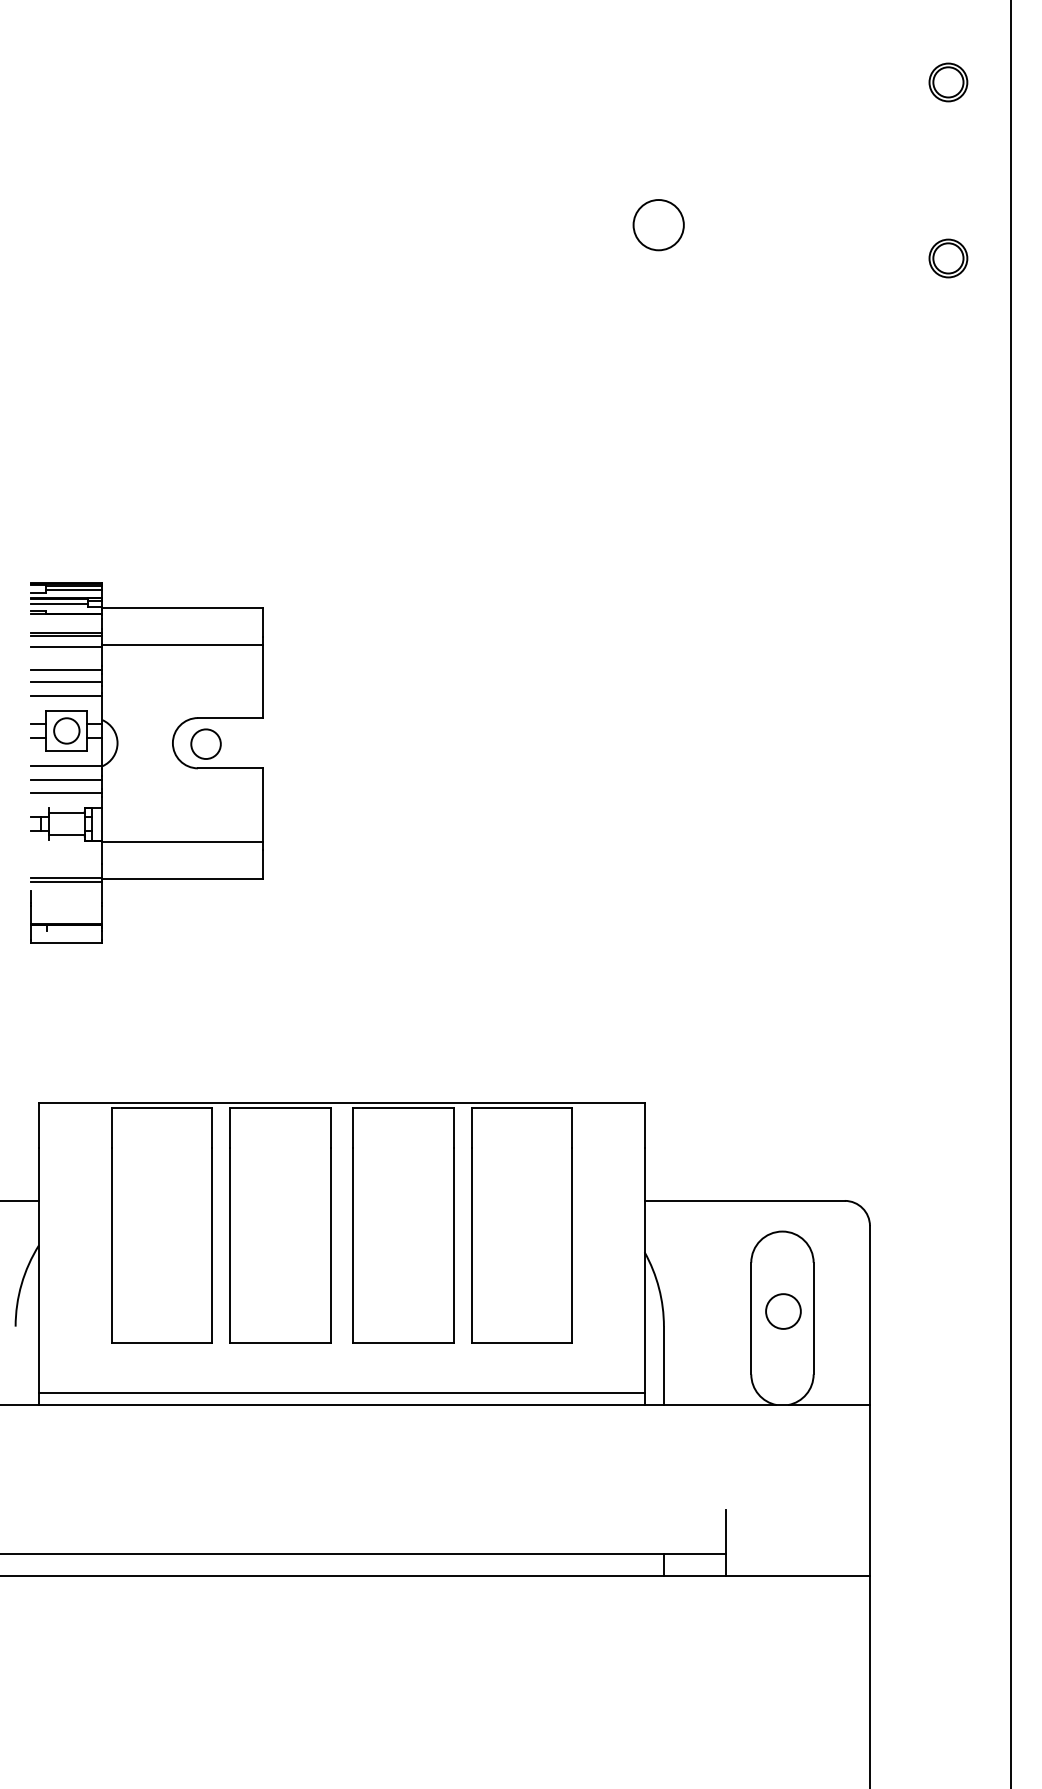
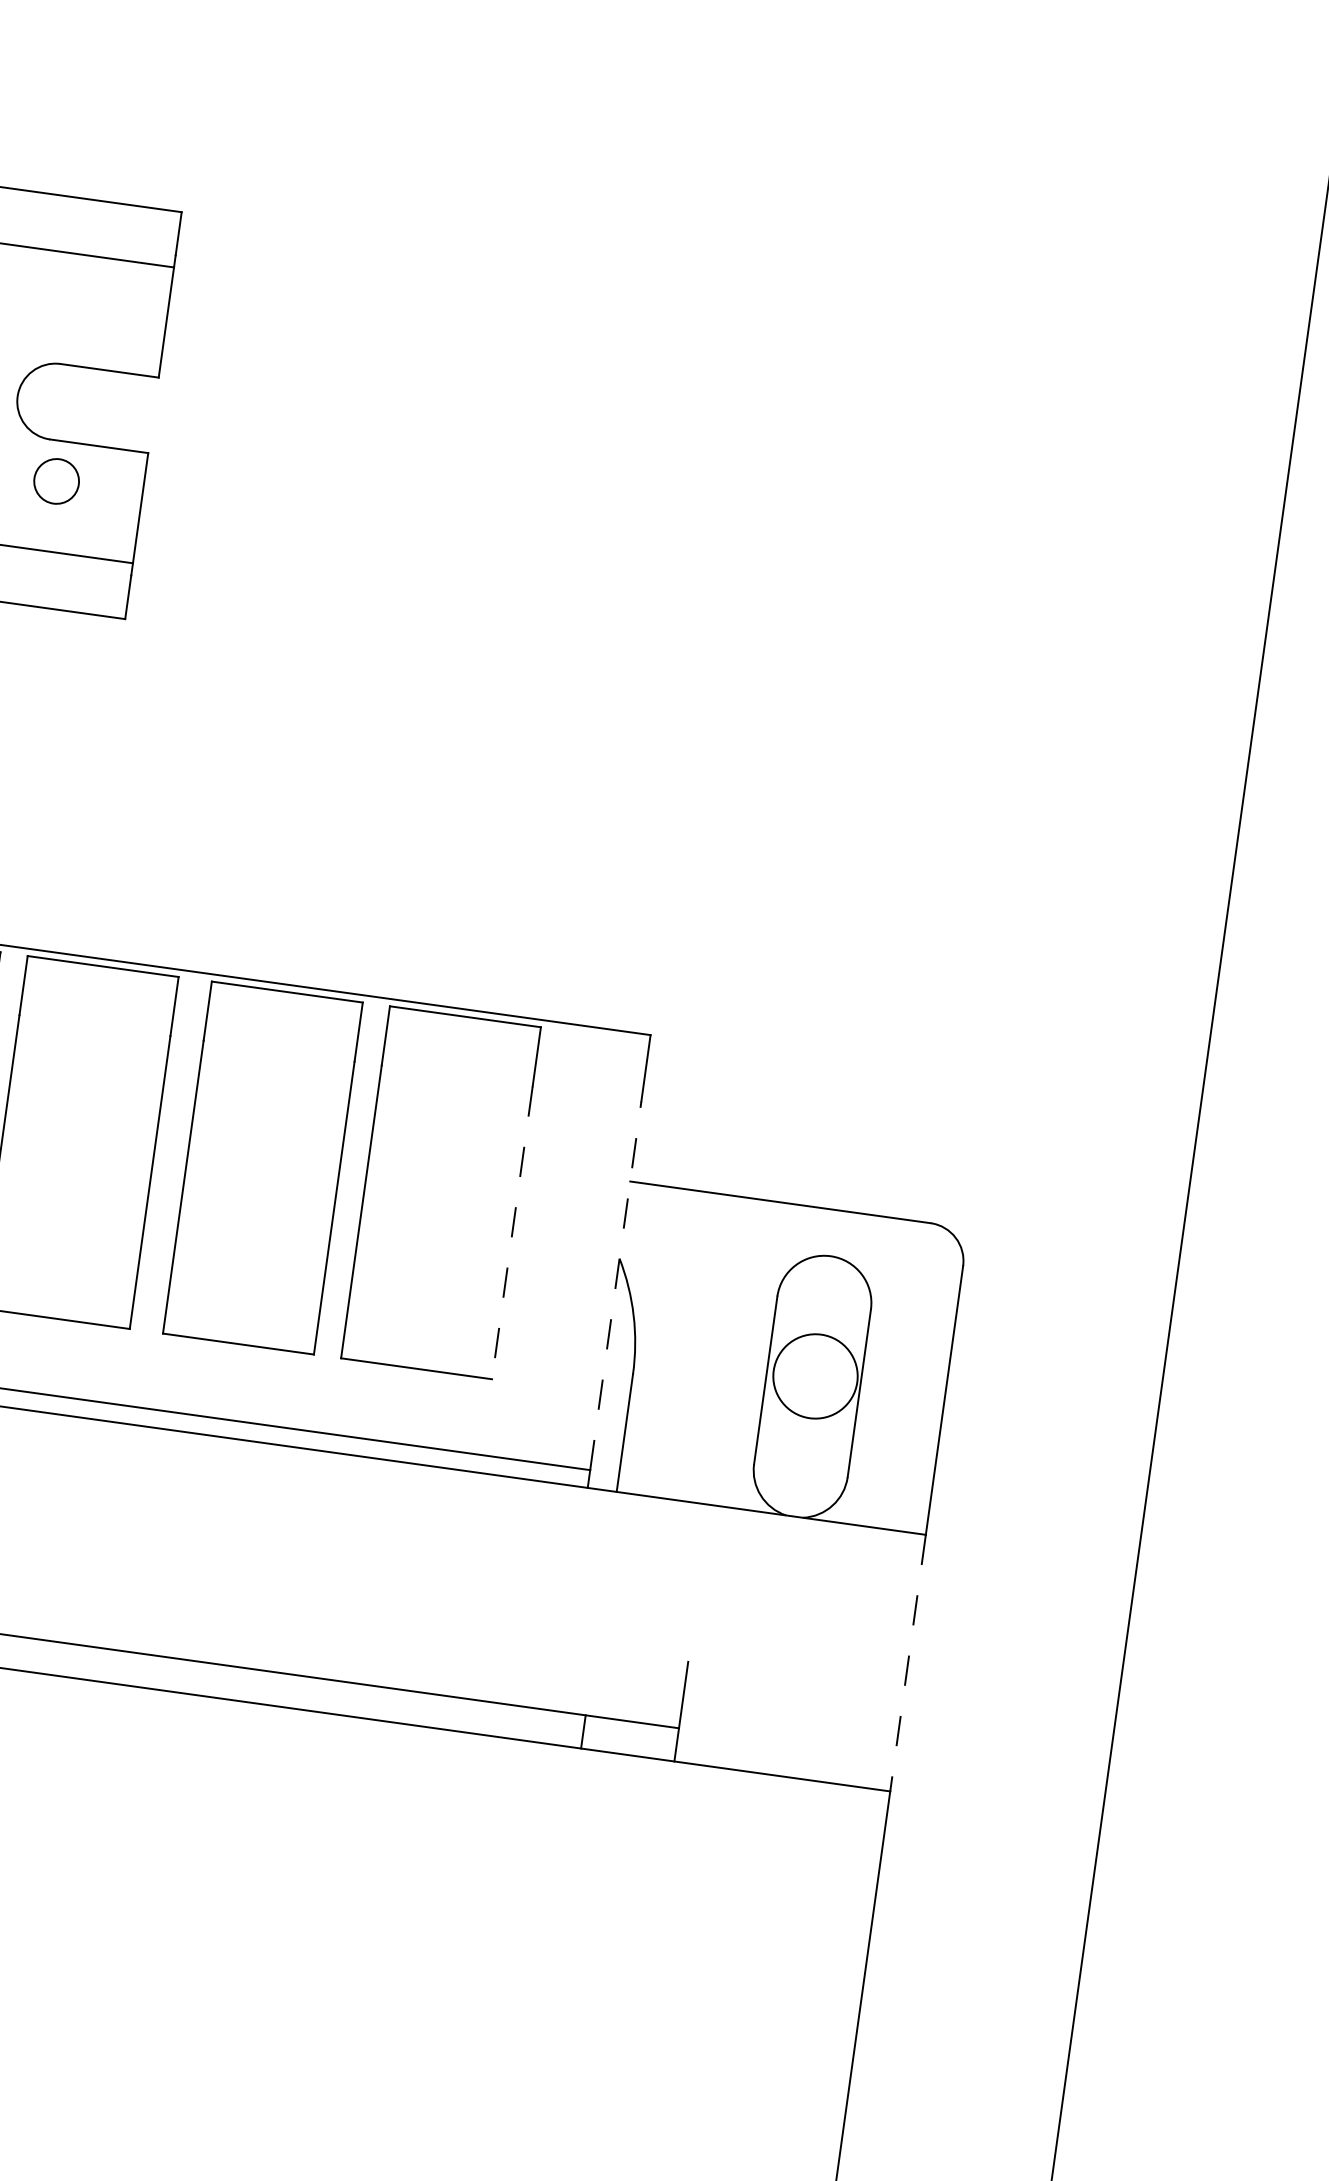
circle: (205, 743) -> (55, 480), moved
line: (572, 1245) -> (512, 1233), solid -> dashed
line: (644, 1270) -> (615, 1285), solid -> dashed
circle: (783, 1311) -> (815, 1376), size x1.6
line: (869, 1490) -> (907, 1662), solid -> dashed

